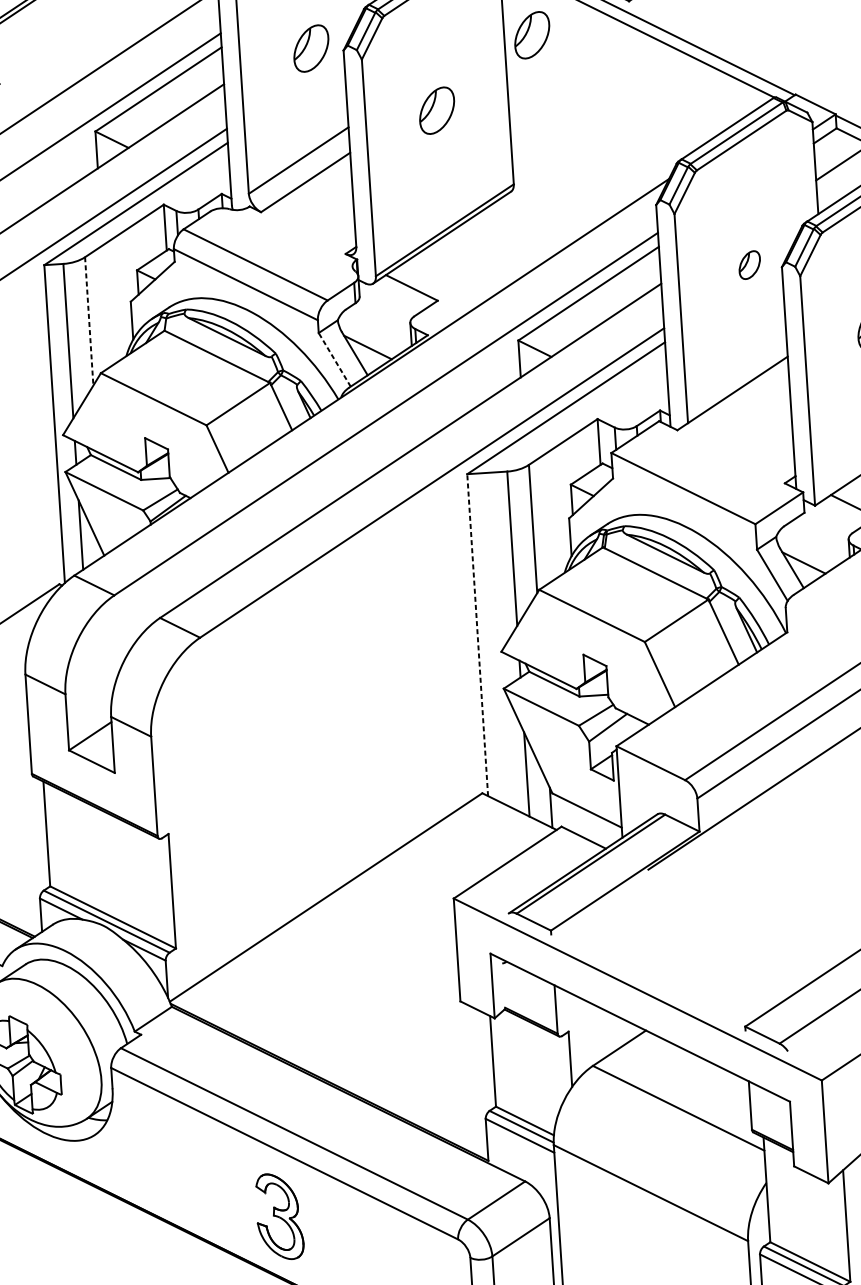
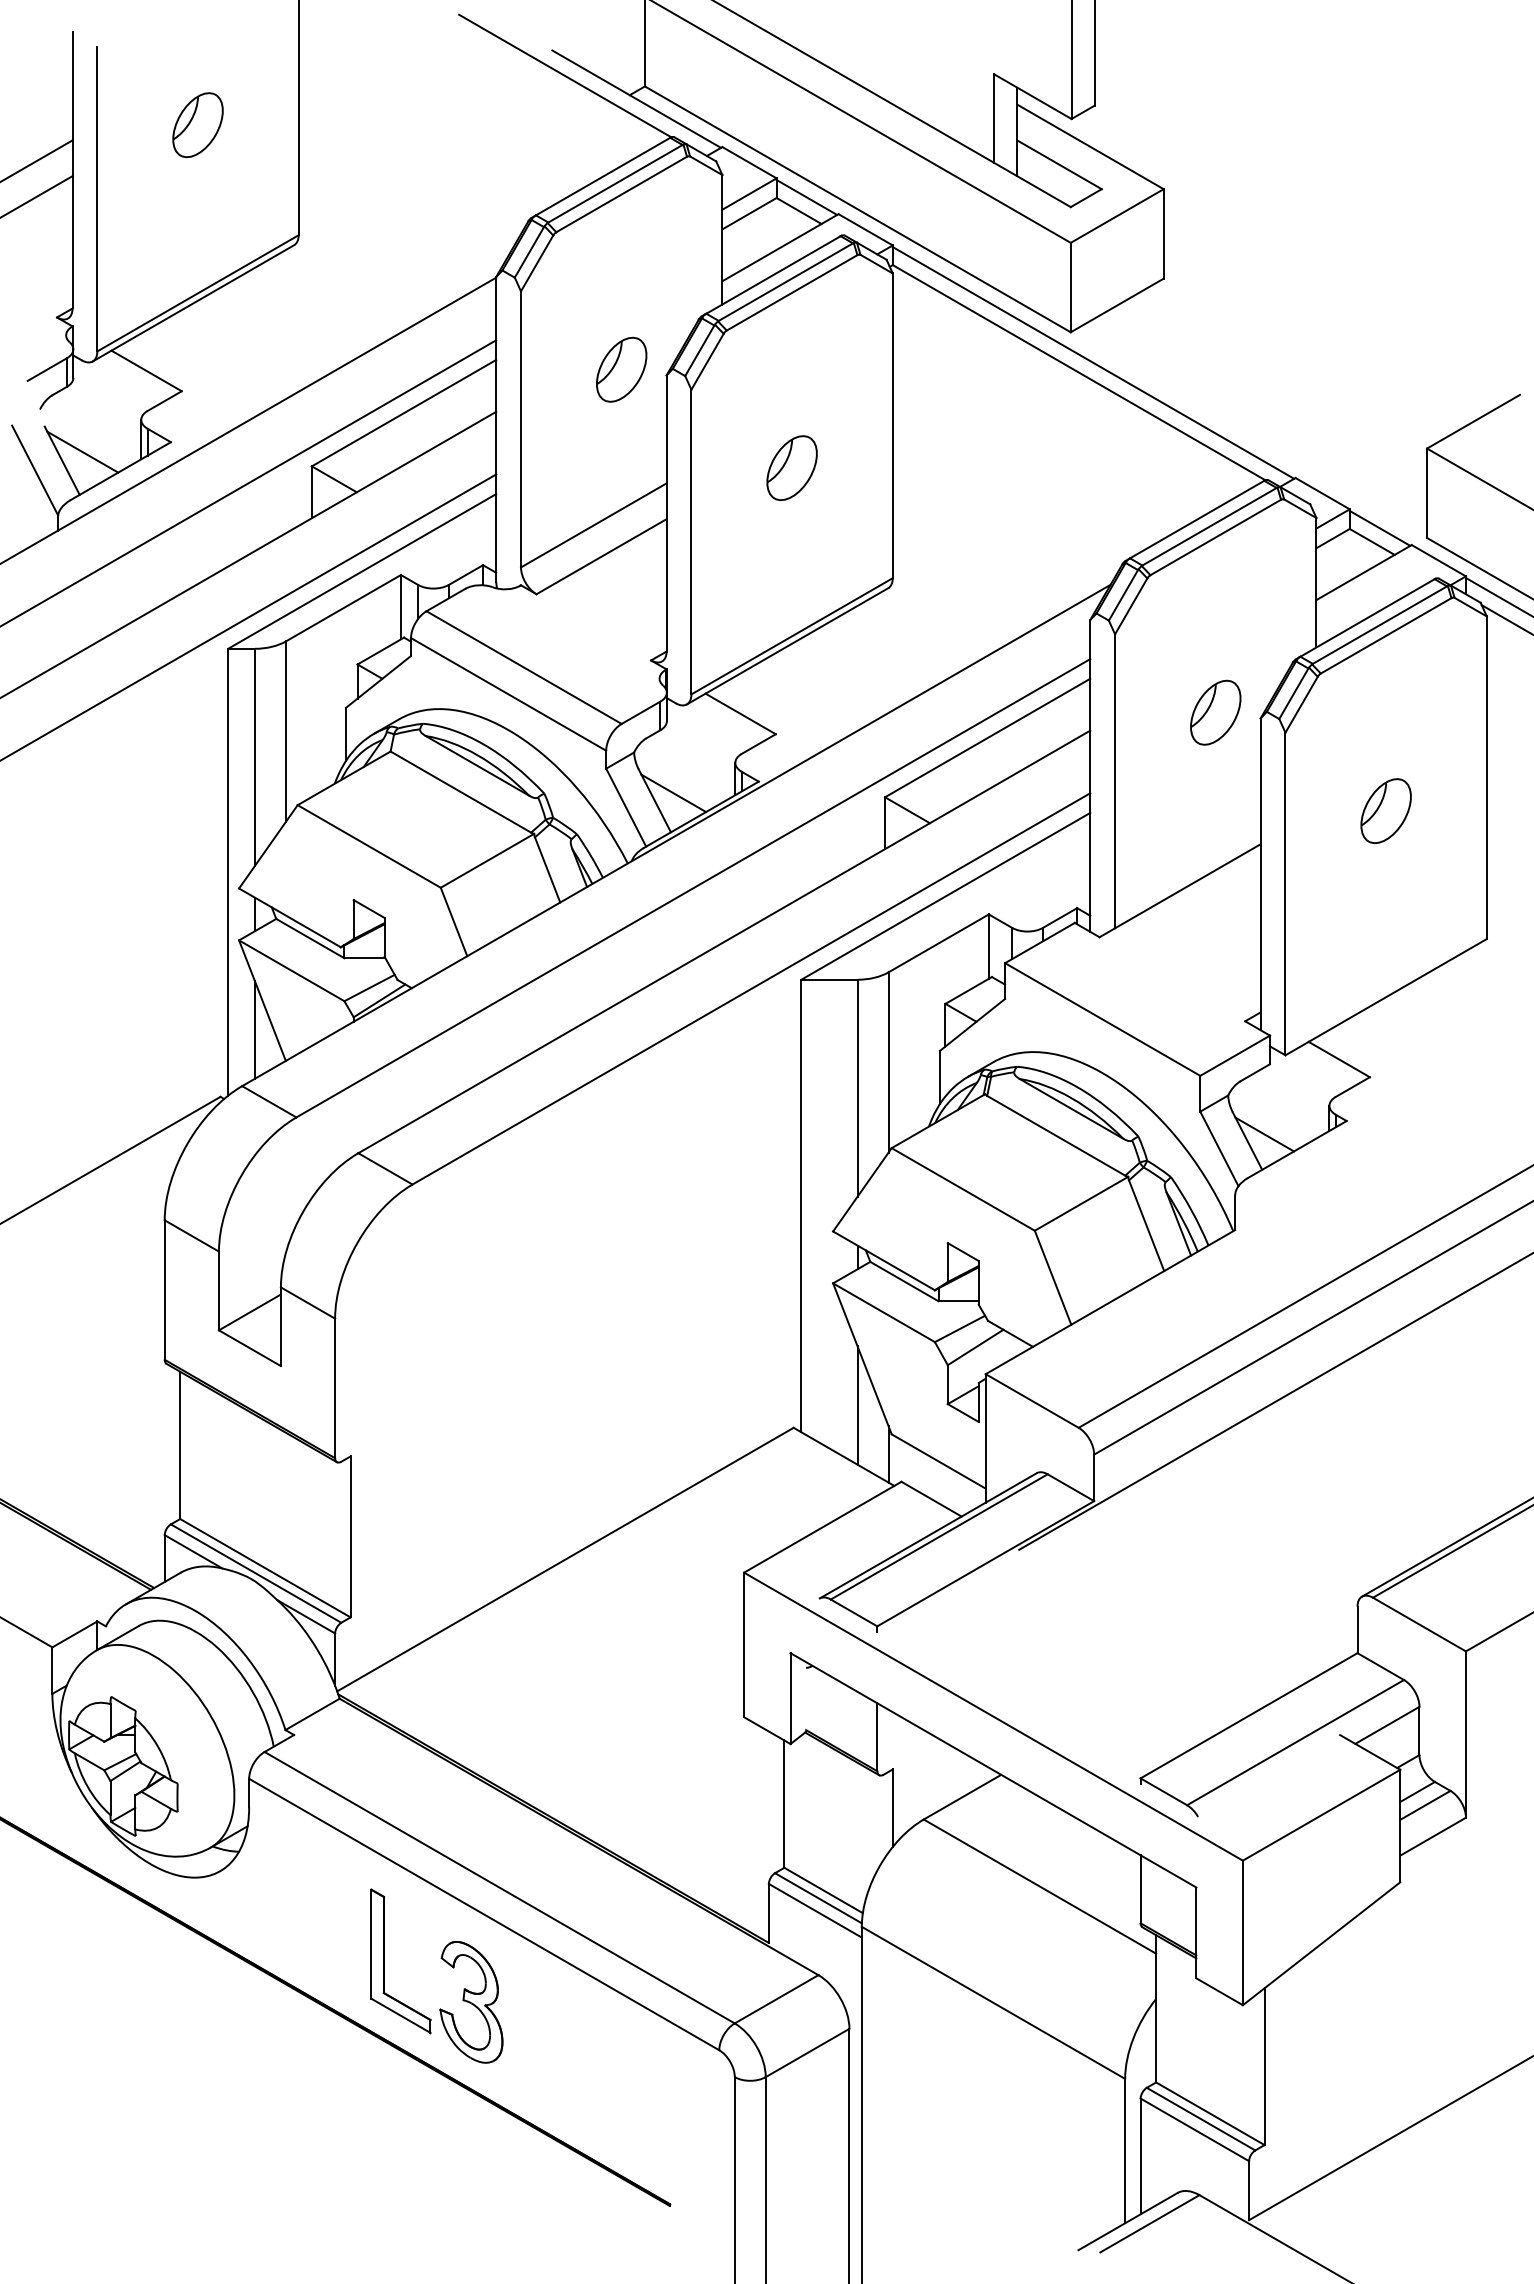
part: (531, 35) -> (931, 371), removed
part: (749, 265) -> (1215, 712), size x1.67
line: (88, 322) -> (285, 732), dashed -> solid
line: (334, 359) -> (626, 807), dashed -> solid
line: (477, 634) -> (801, 1205), dashed -> solid
part: (215, 1191) -> (384, 1961), added

